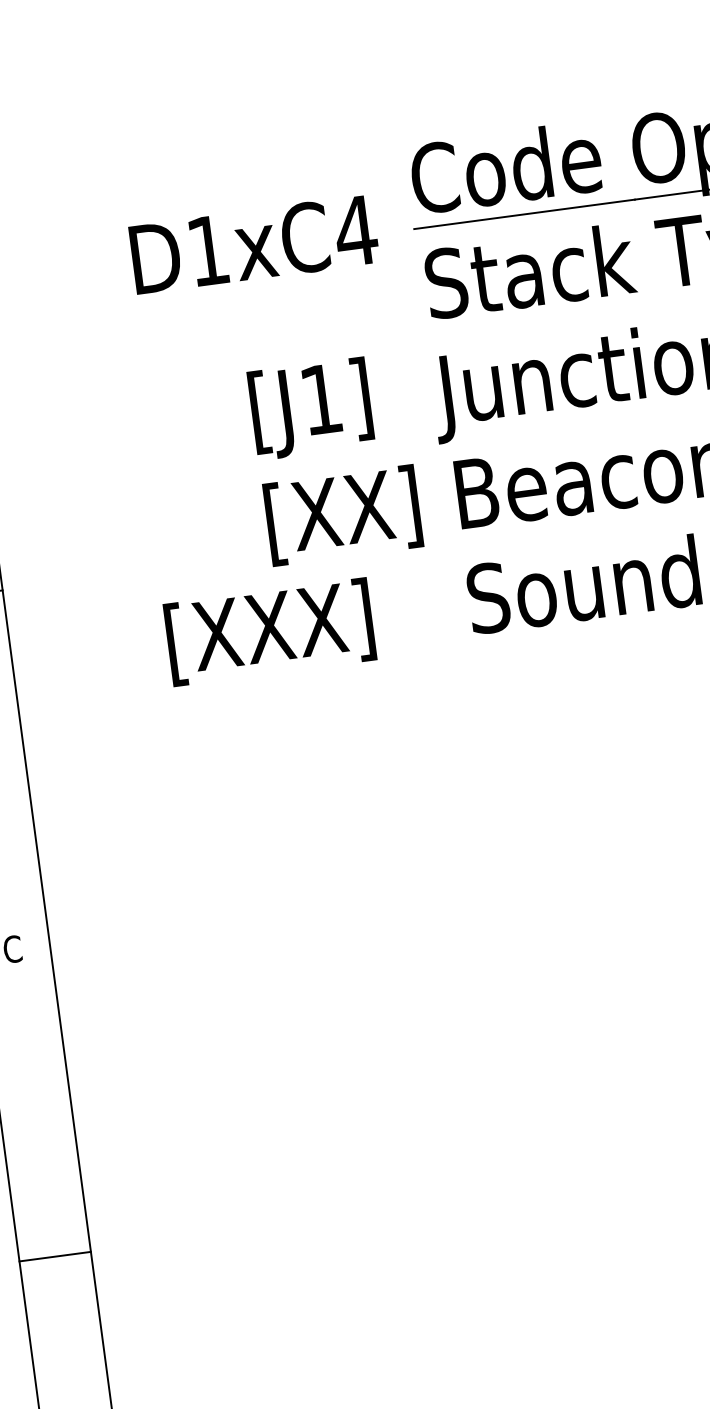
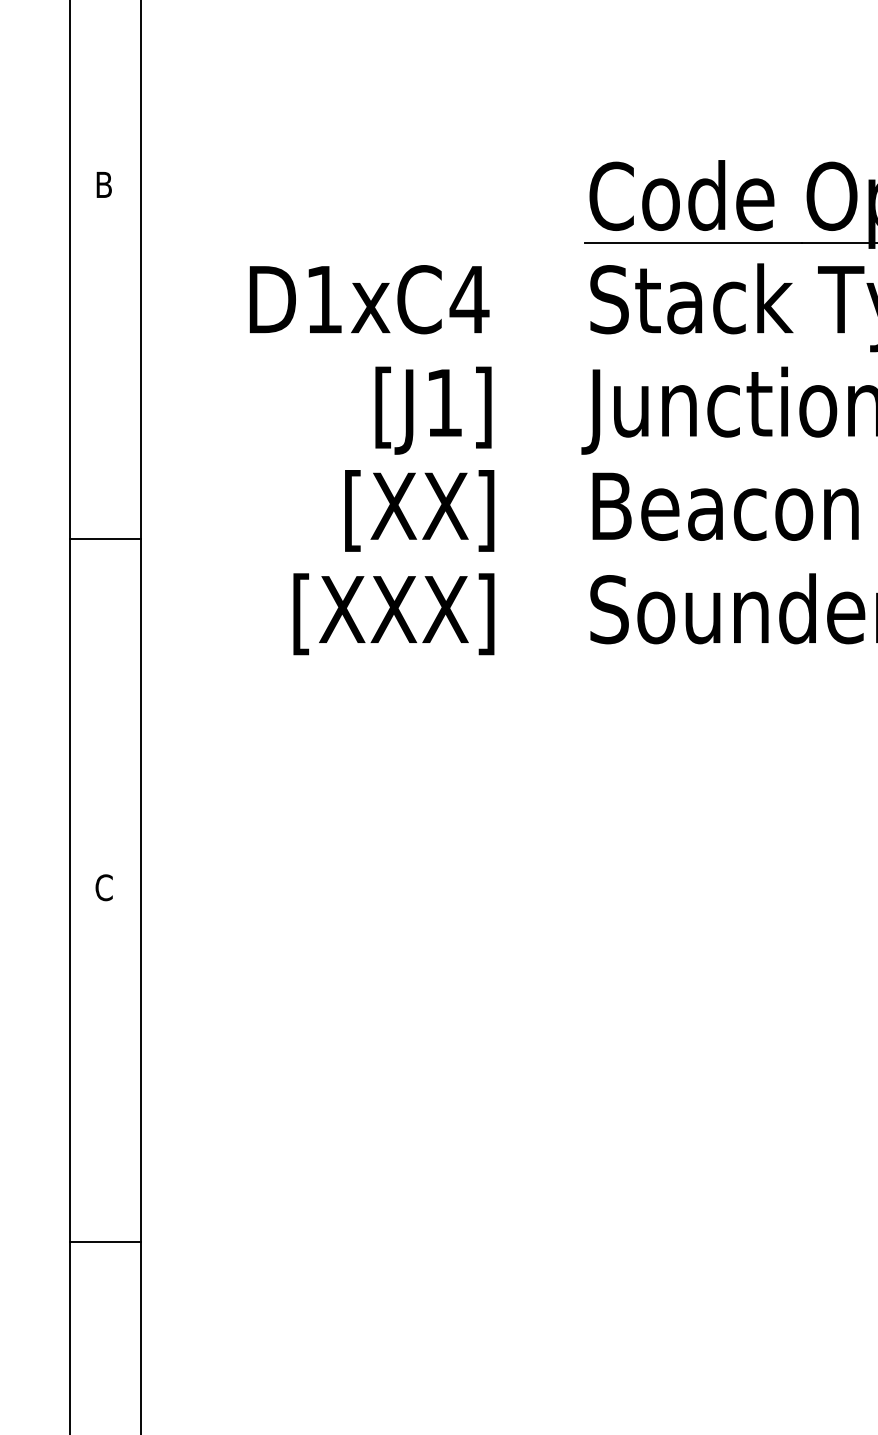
text: (254, 244) -> (369, 299), moved
text: (311, 408) -> (433, 410), moved
text: (342, 515) -> (419, 510), moved
line: (55, 1256) -> (105, 1242), moved

